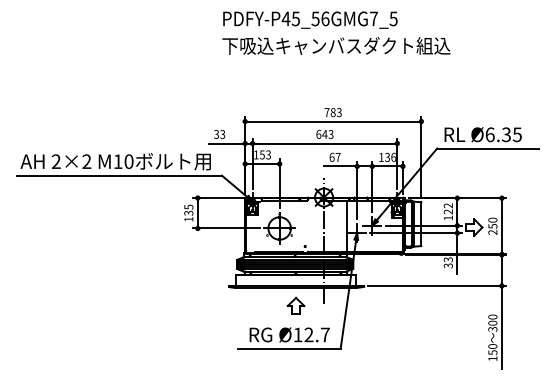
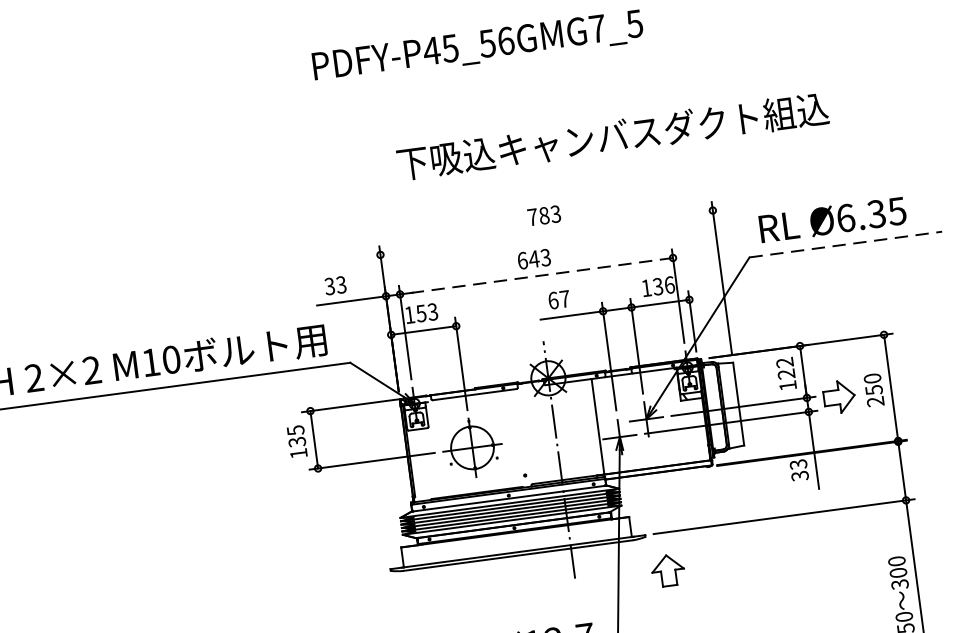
text: (336, 45) -> (612, 135), moved
line: (333, 121) -> (547, 232), removed
line: (324, 143) -> (535, 276), solid -> dashed
line: (488, 148) -> (846, 244), solid -> dashed
part: (295, 305) -> (666, 569), moved

